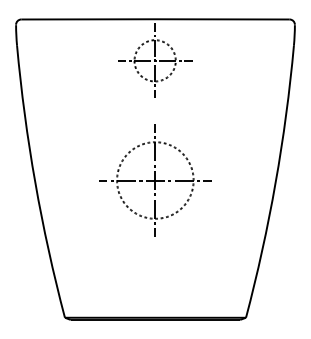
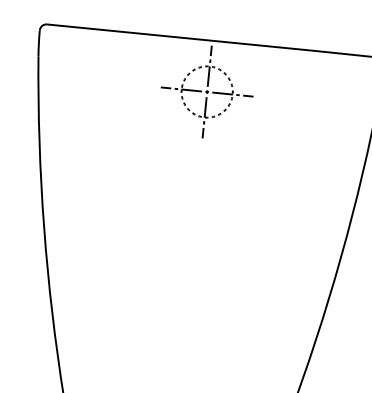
part: (155, 180) -> (192, 239), removed

